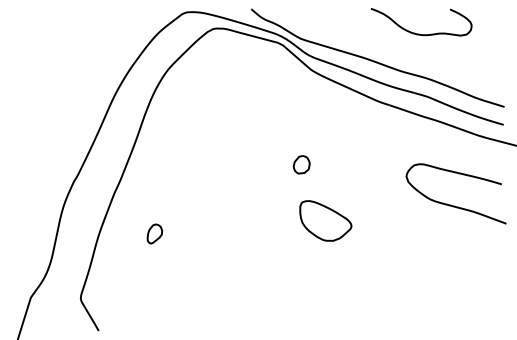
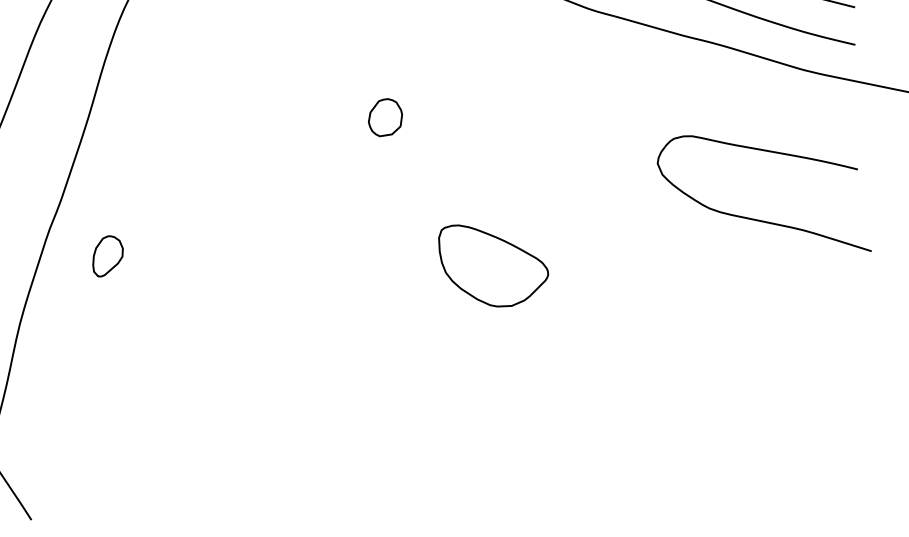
part: (301, 164) -> (384, 116), moved
part: (154, 233) -> (107, 255), moved

